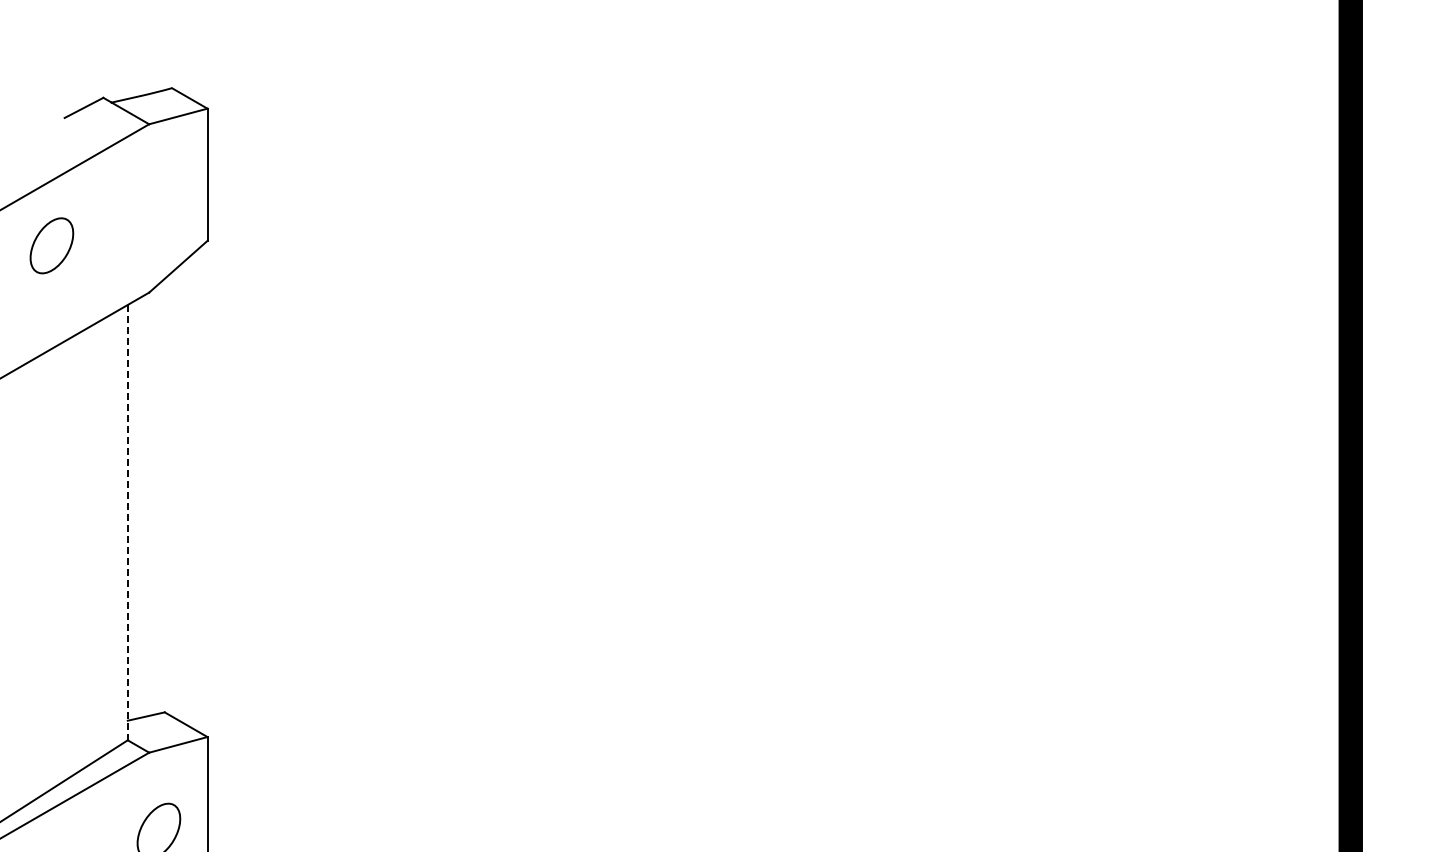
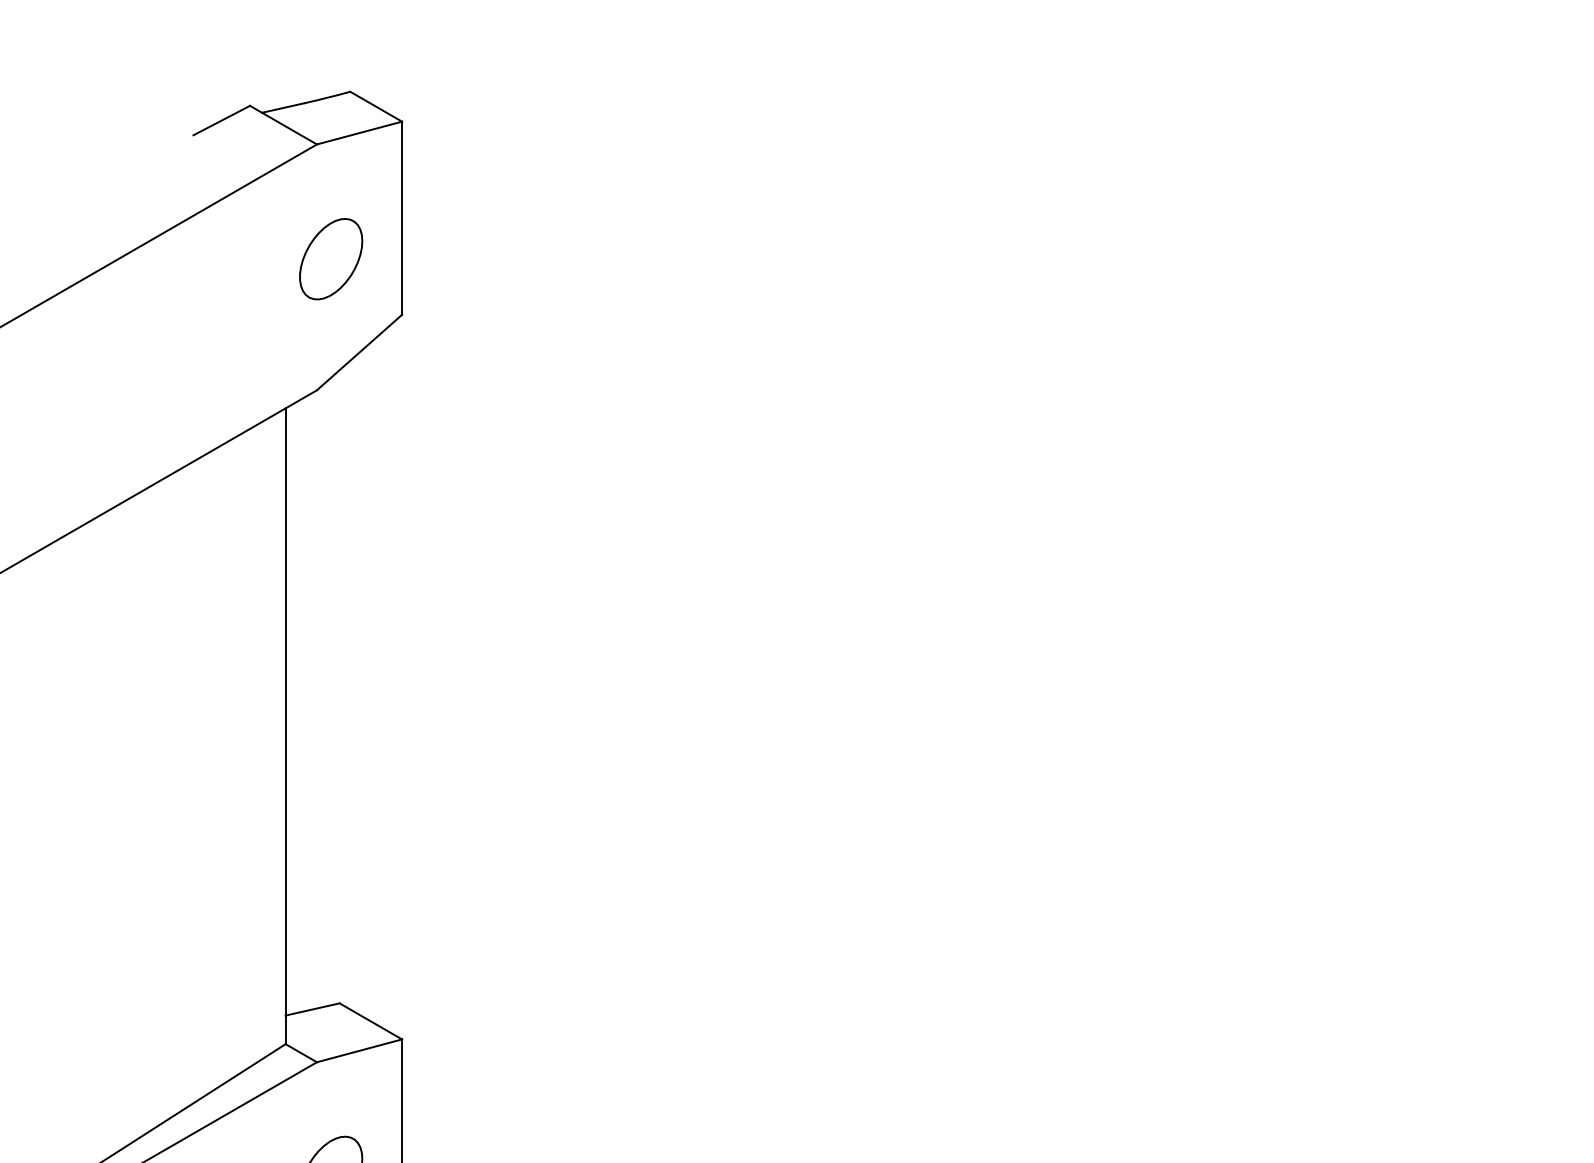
part: (51, 245) -> (330, 258), moved
line: (127, 522) -> (285, 726), dashed -> solid

